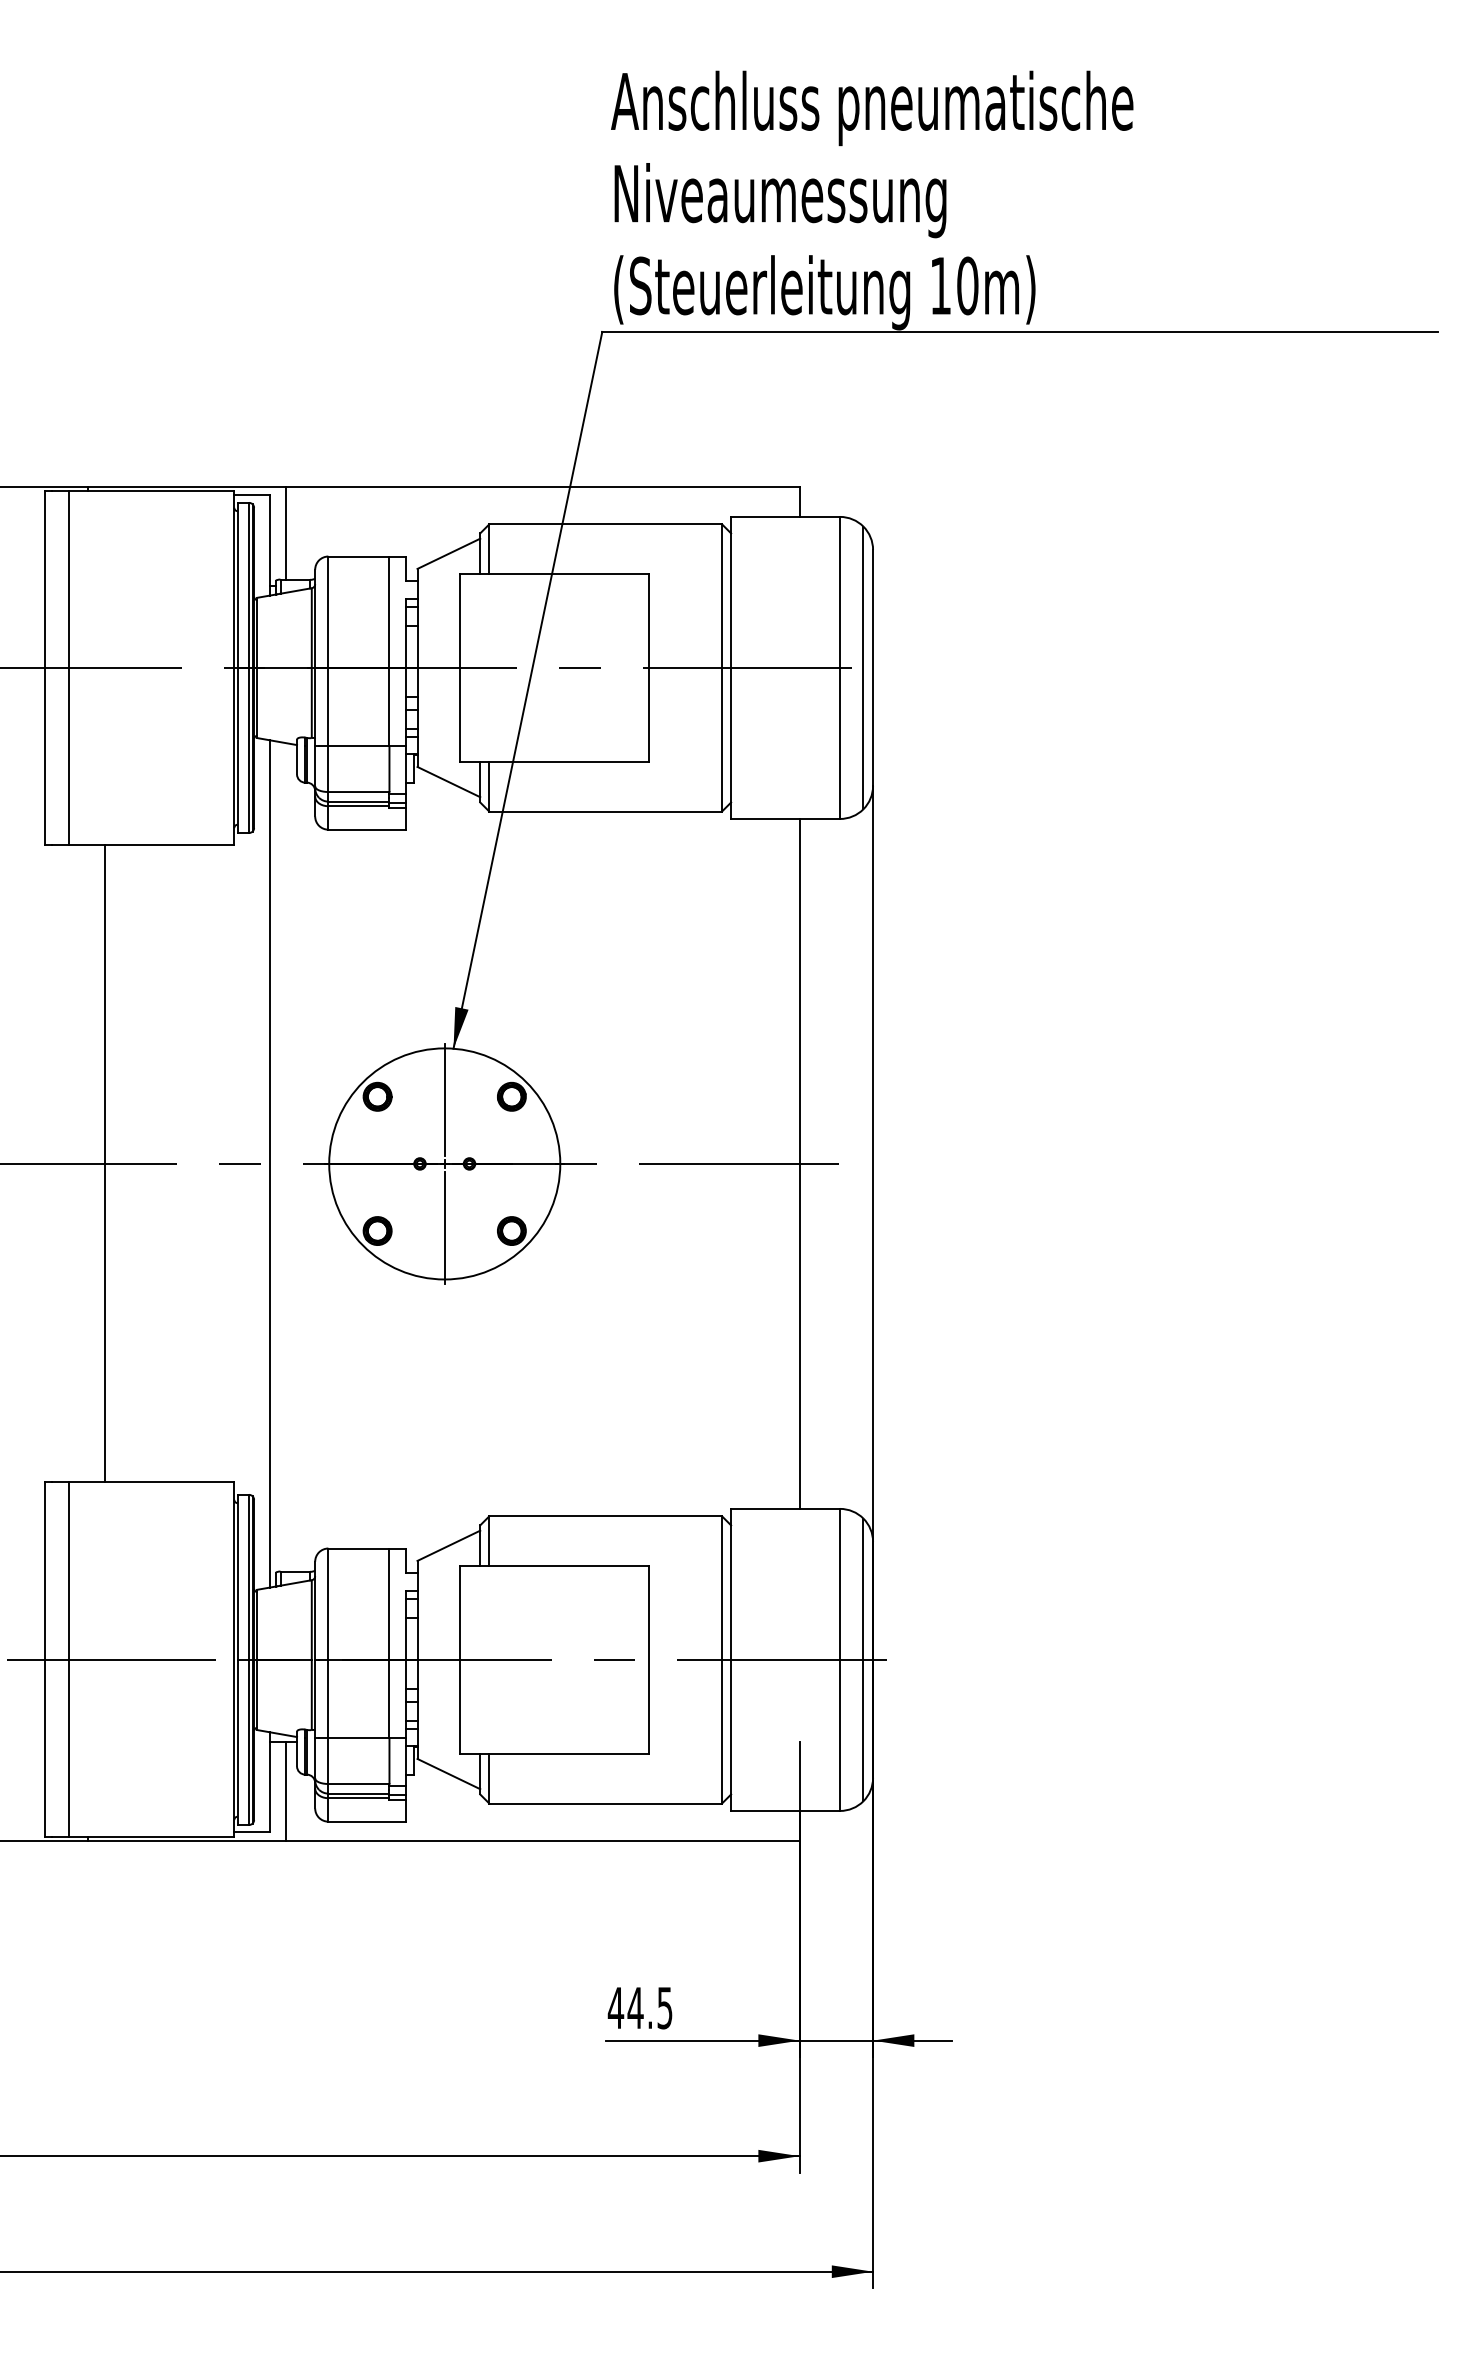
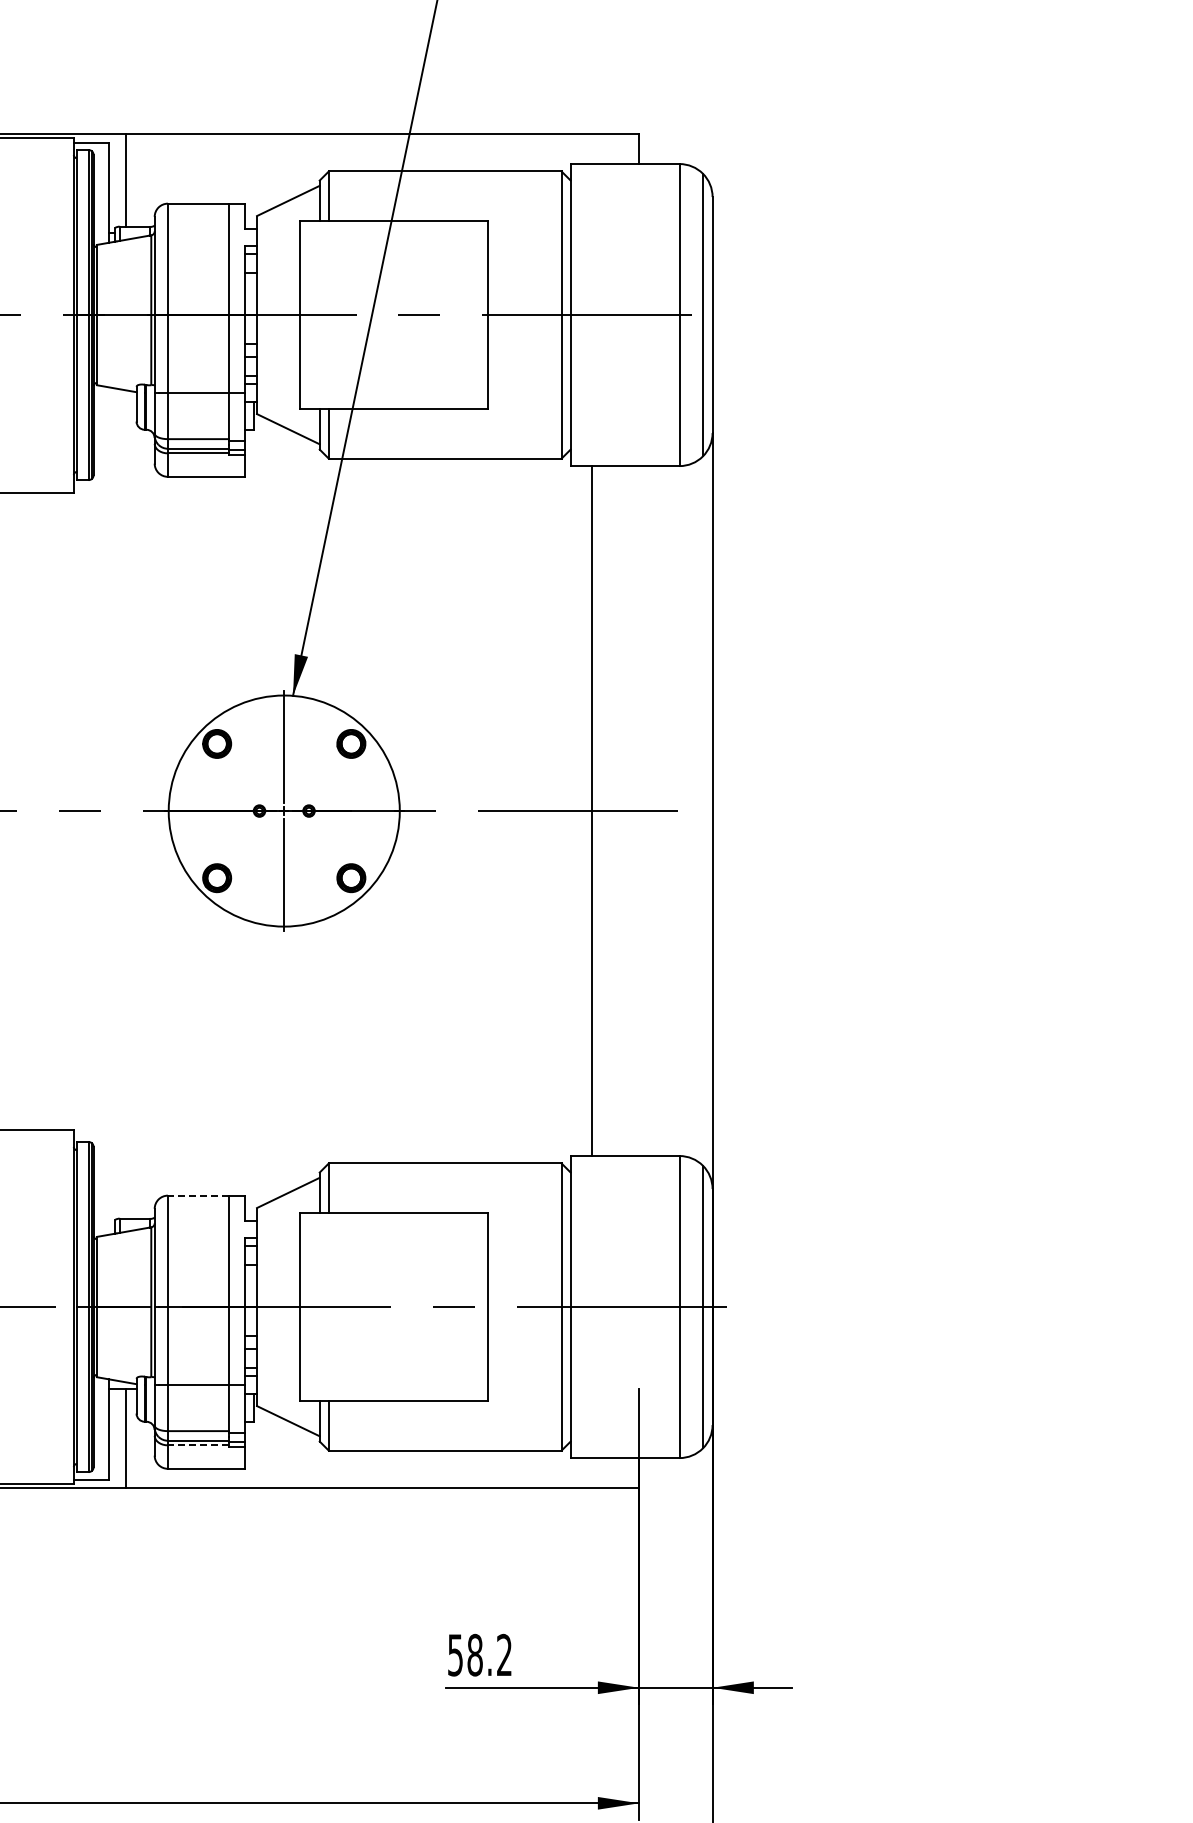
line: (269, 1163) -> (109, 810), removed
line: (799, 1163) -> (592, 810), moved
line: (358, 1548) -> (198, 1195), solid -> dashed
line: (358, 1798) -> (198, 1445), solid -> dashed
text: (639, 2007) -> (479, 1654), 44.5 -> 58.2

